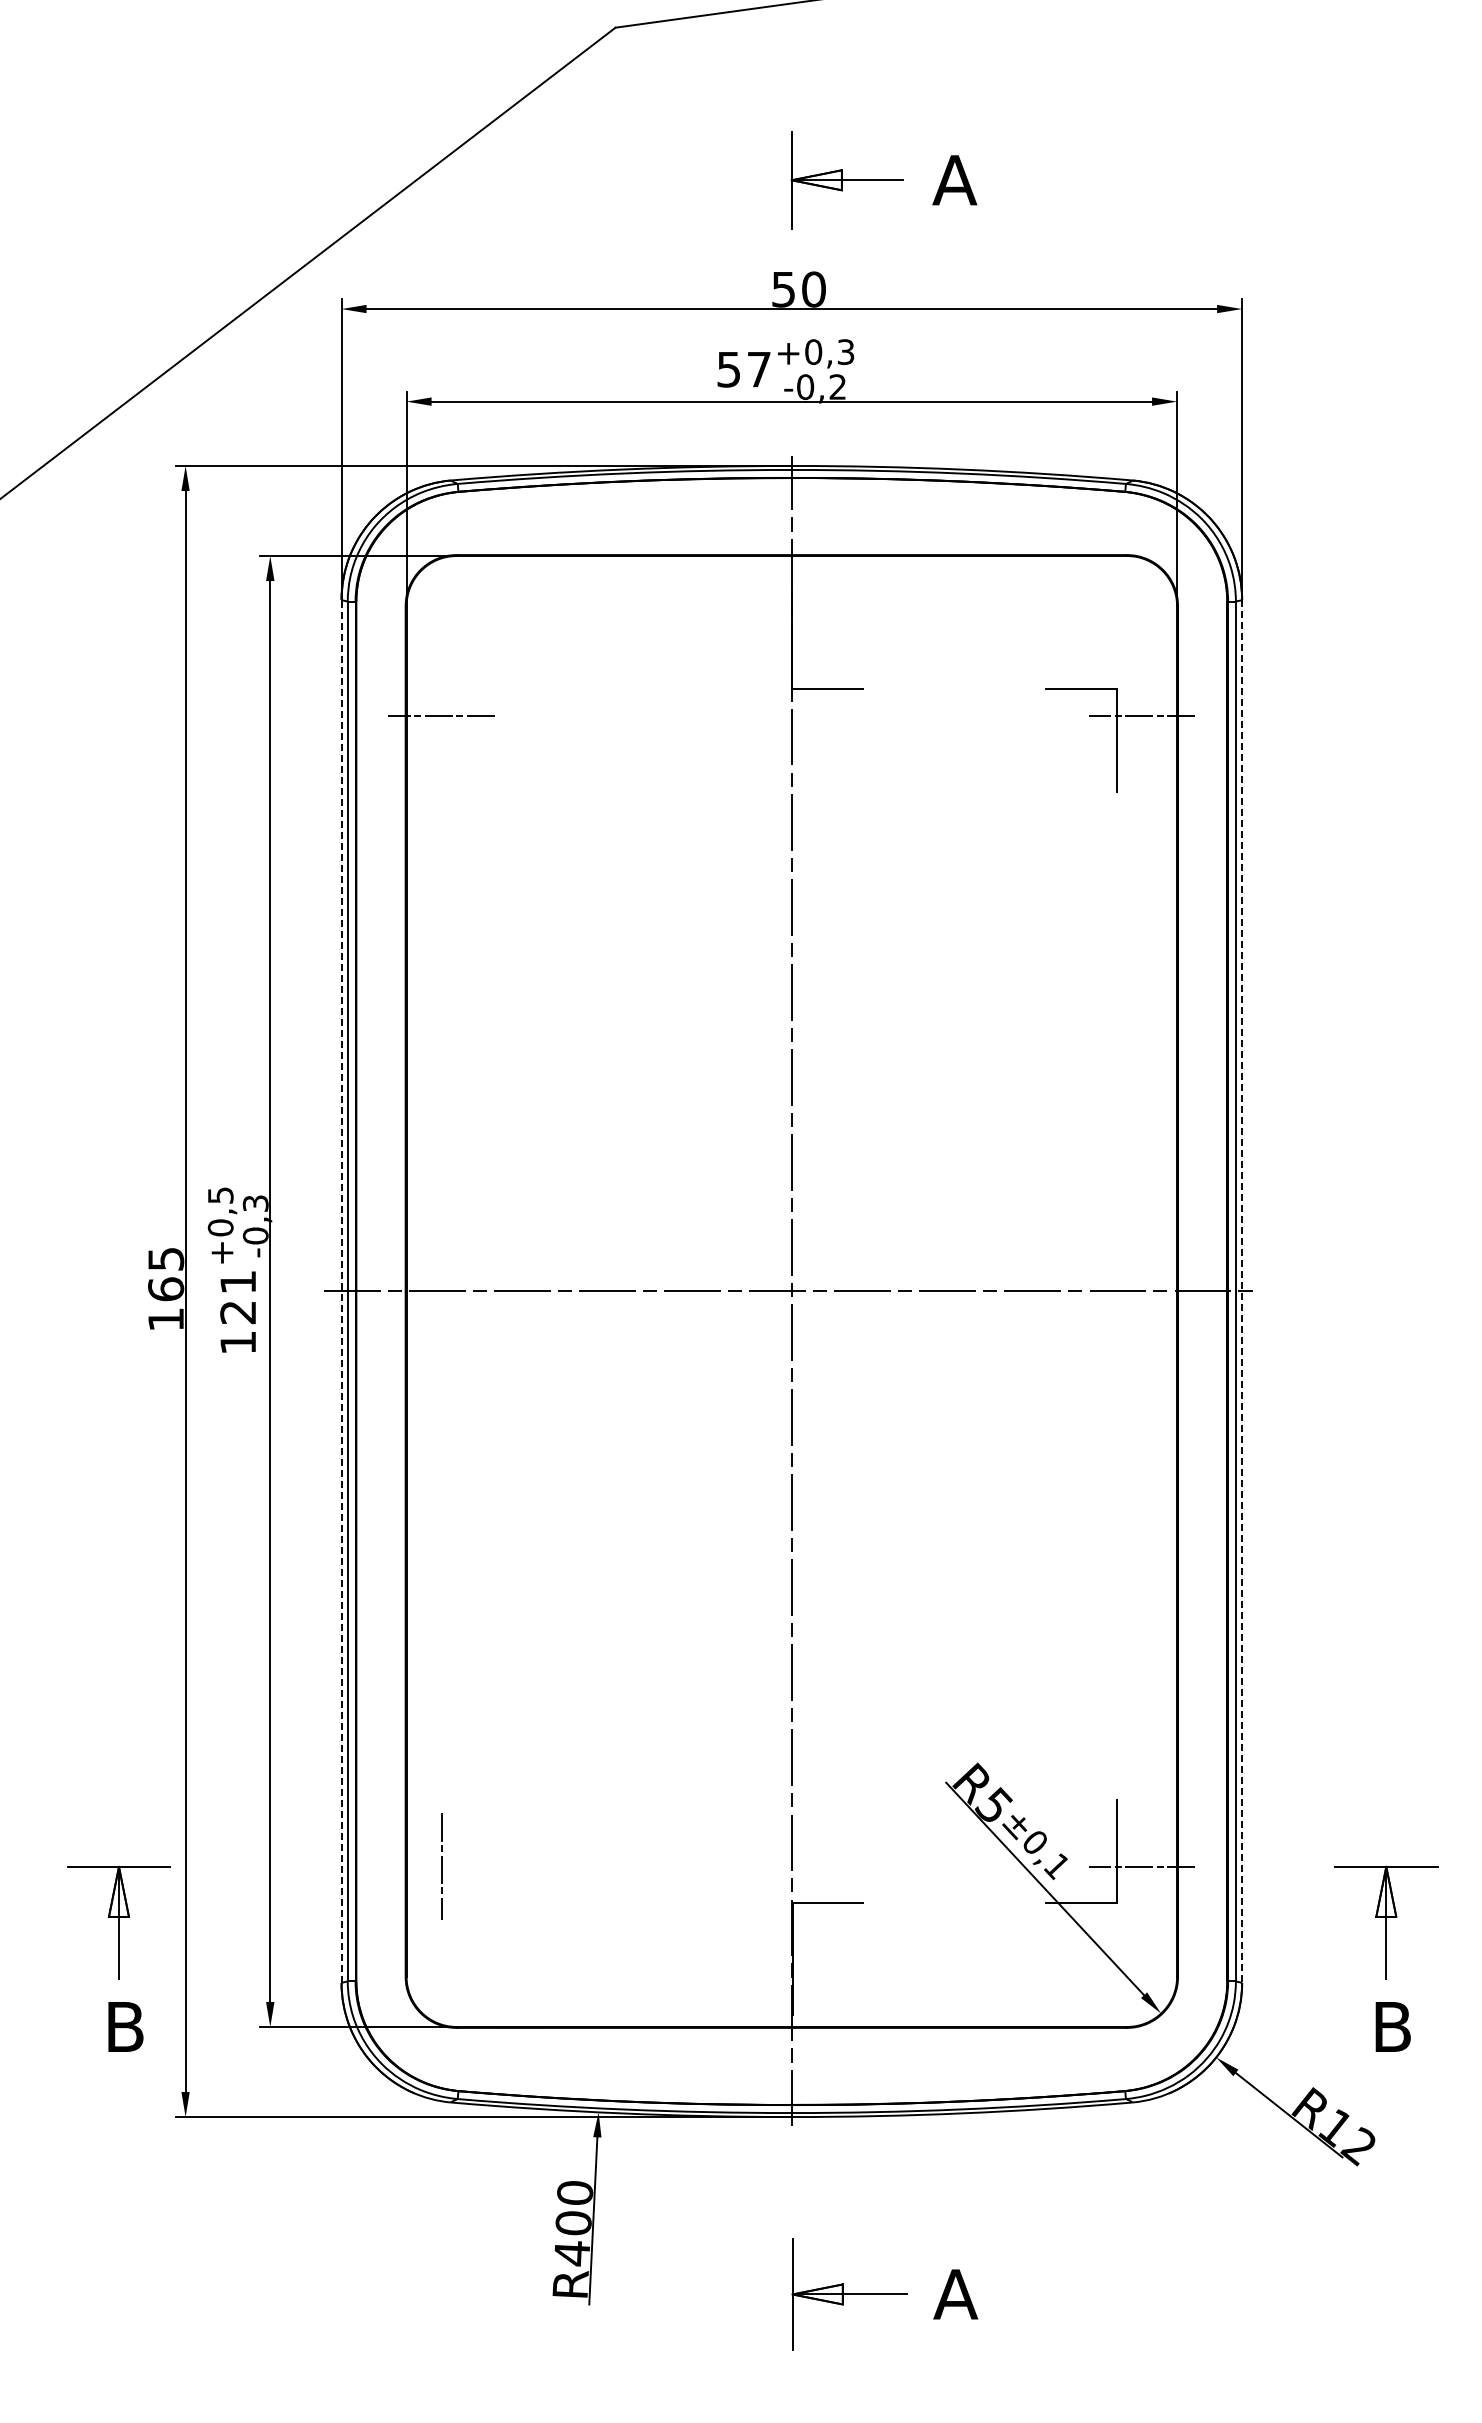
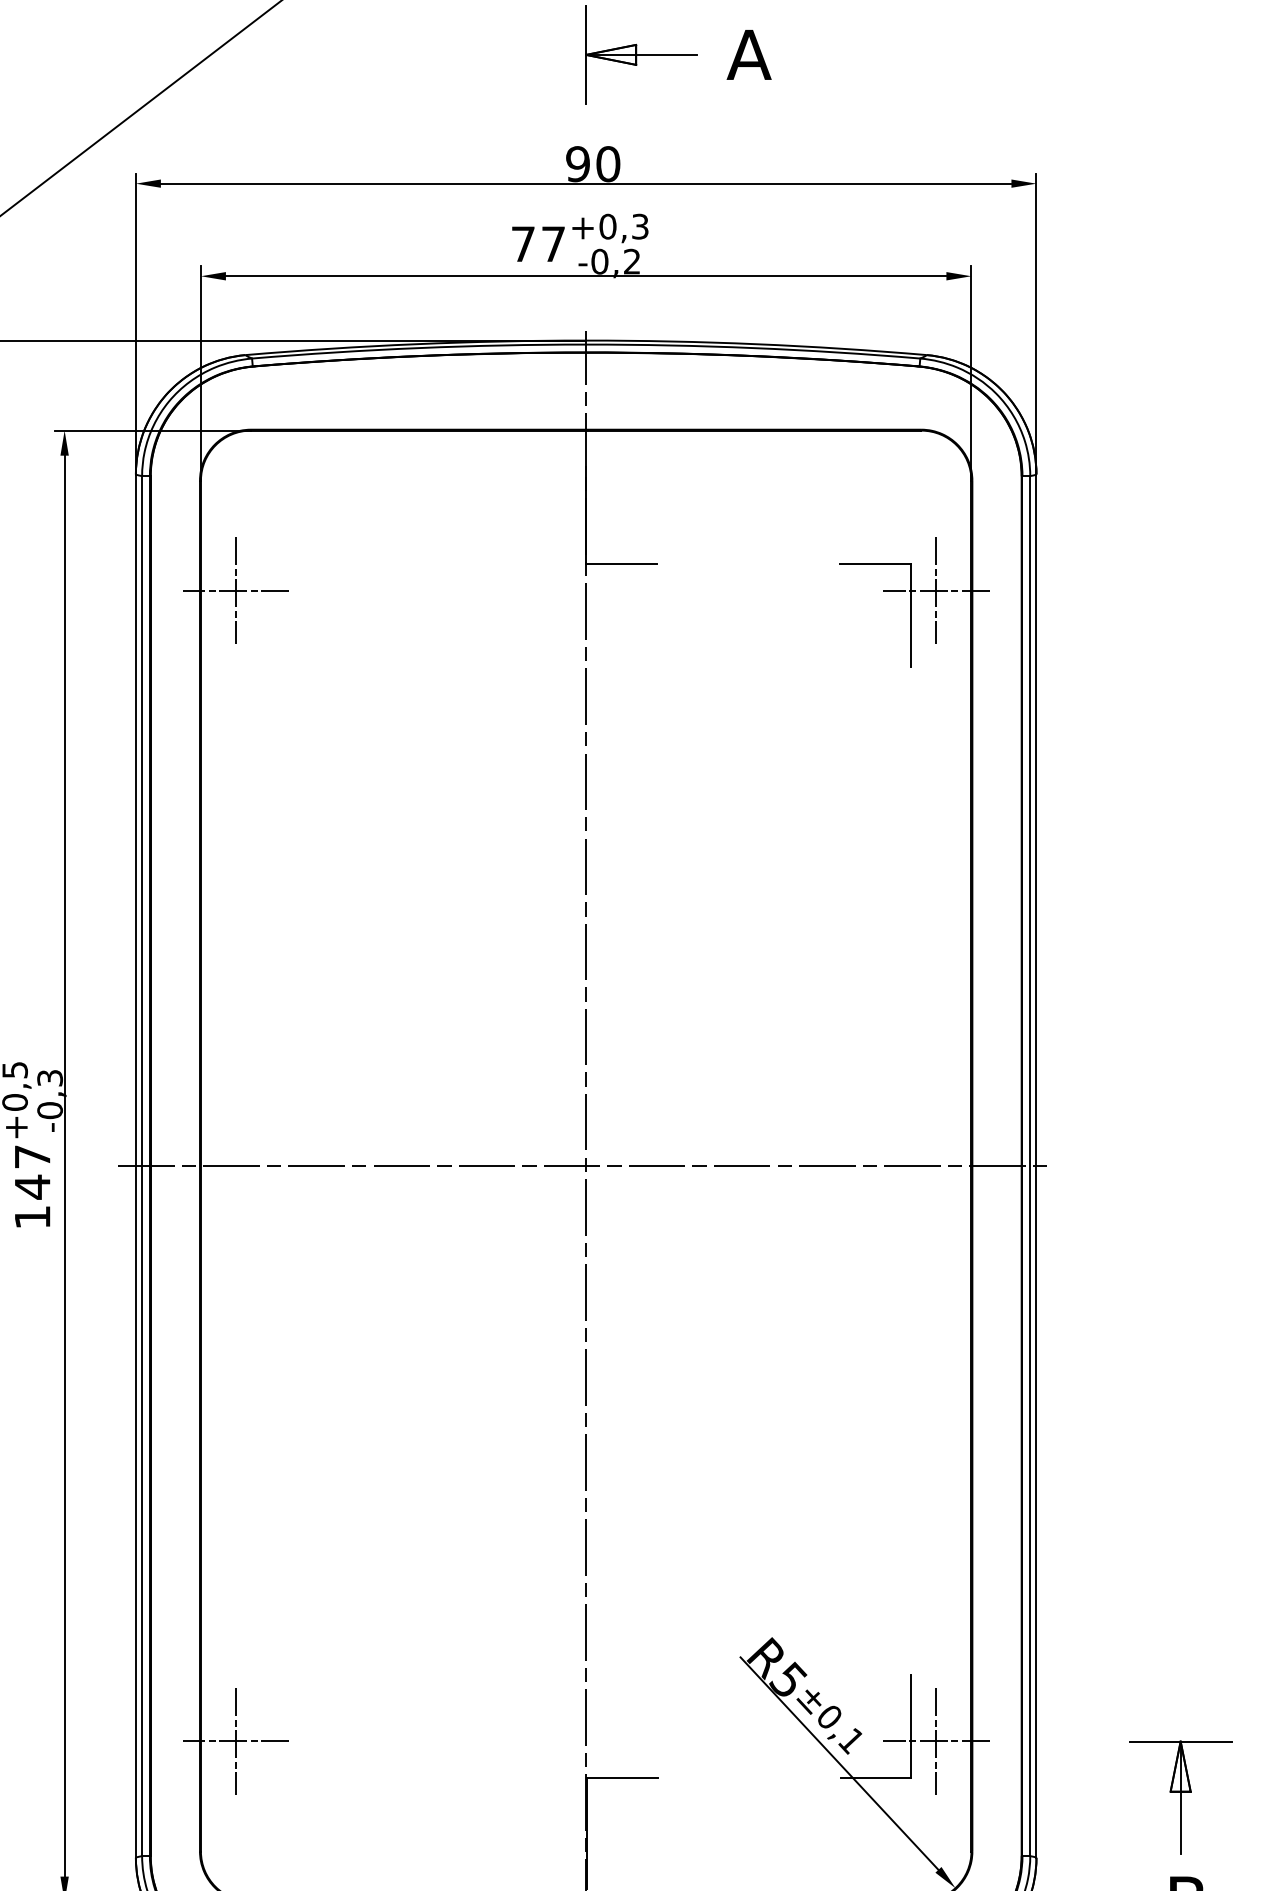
text: (783, 289) -> (577, 164), 50 -> 90
text: (728, 369) -> (522, 244), 57 -> 77
line: (441, 715) -> (235, 590), added
line: (1142, 715) -> (936, 590), added
line: (341, 1291) -> (135, 1166), dashed -> solid
line: (1242, 1291) -> (1036, 1166), dashed -> solid
text: (237, 1298) -> (31, 1173), 121 -> 147
line: (441, 1866) -> (235, 1741), added
line: (1142, 1866) -> (936, 1741), added

